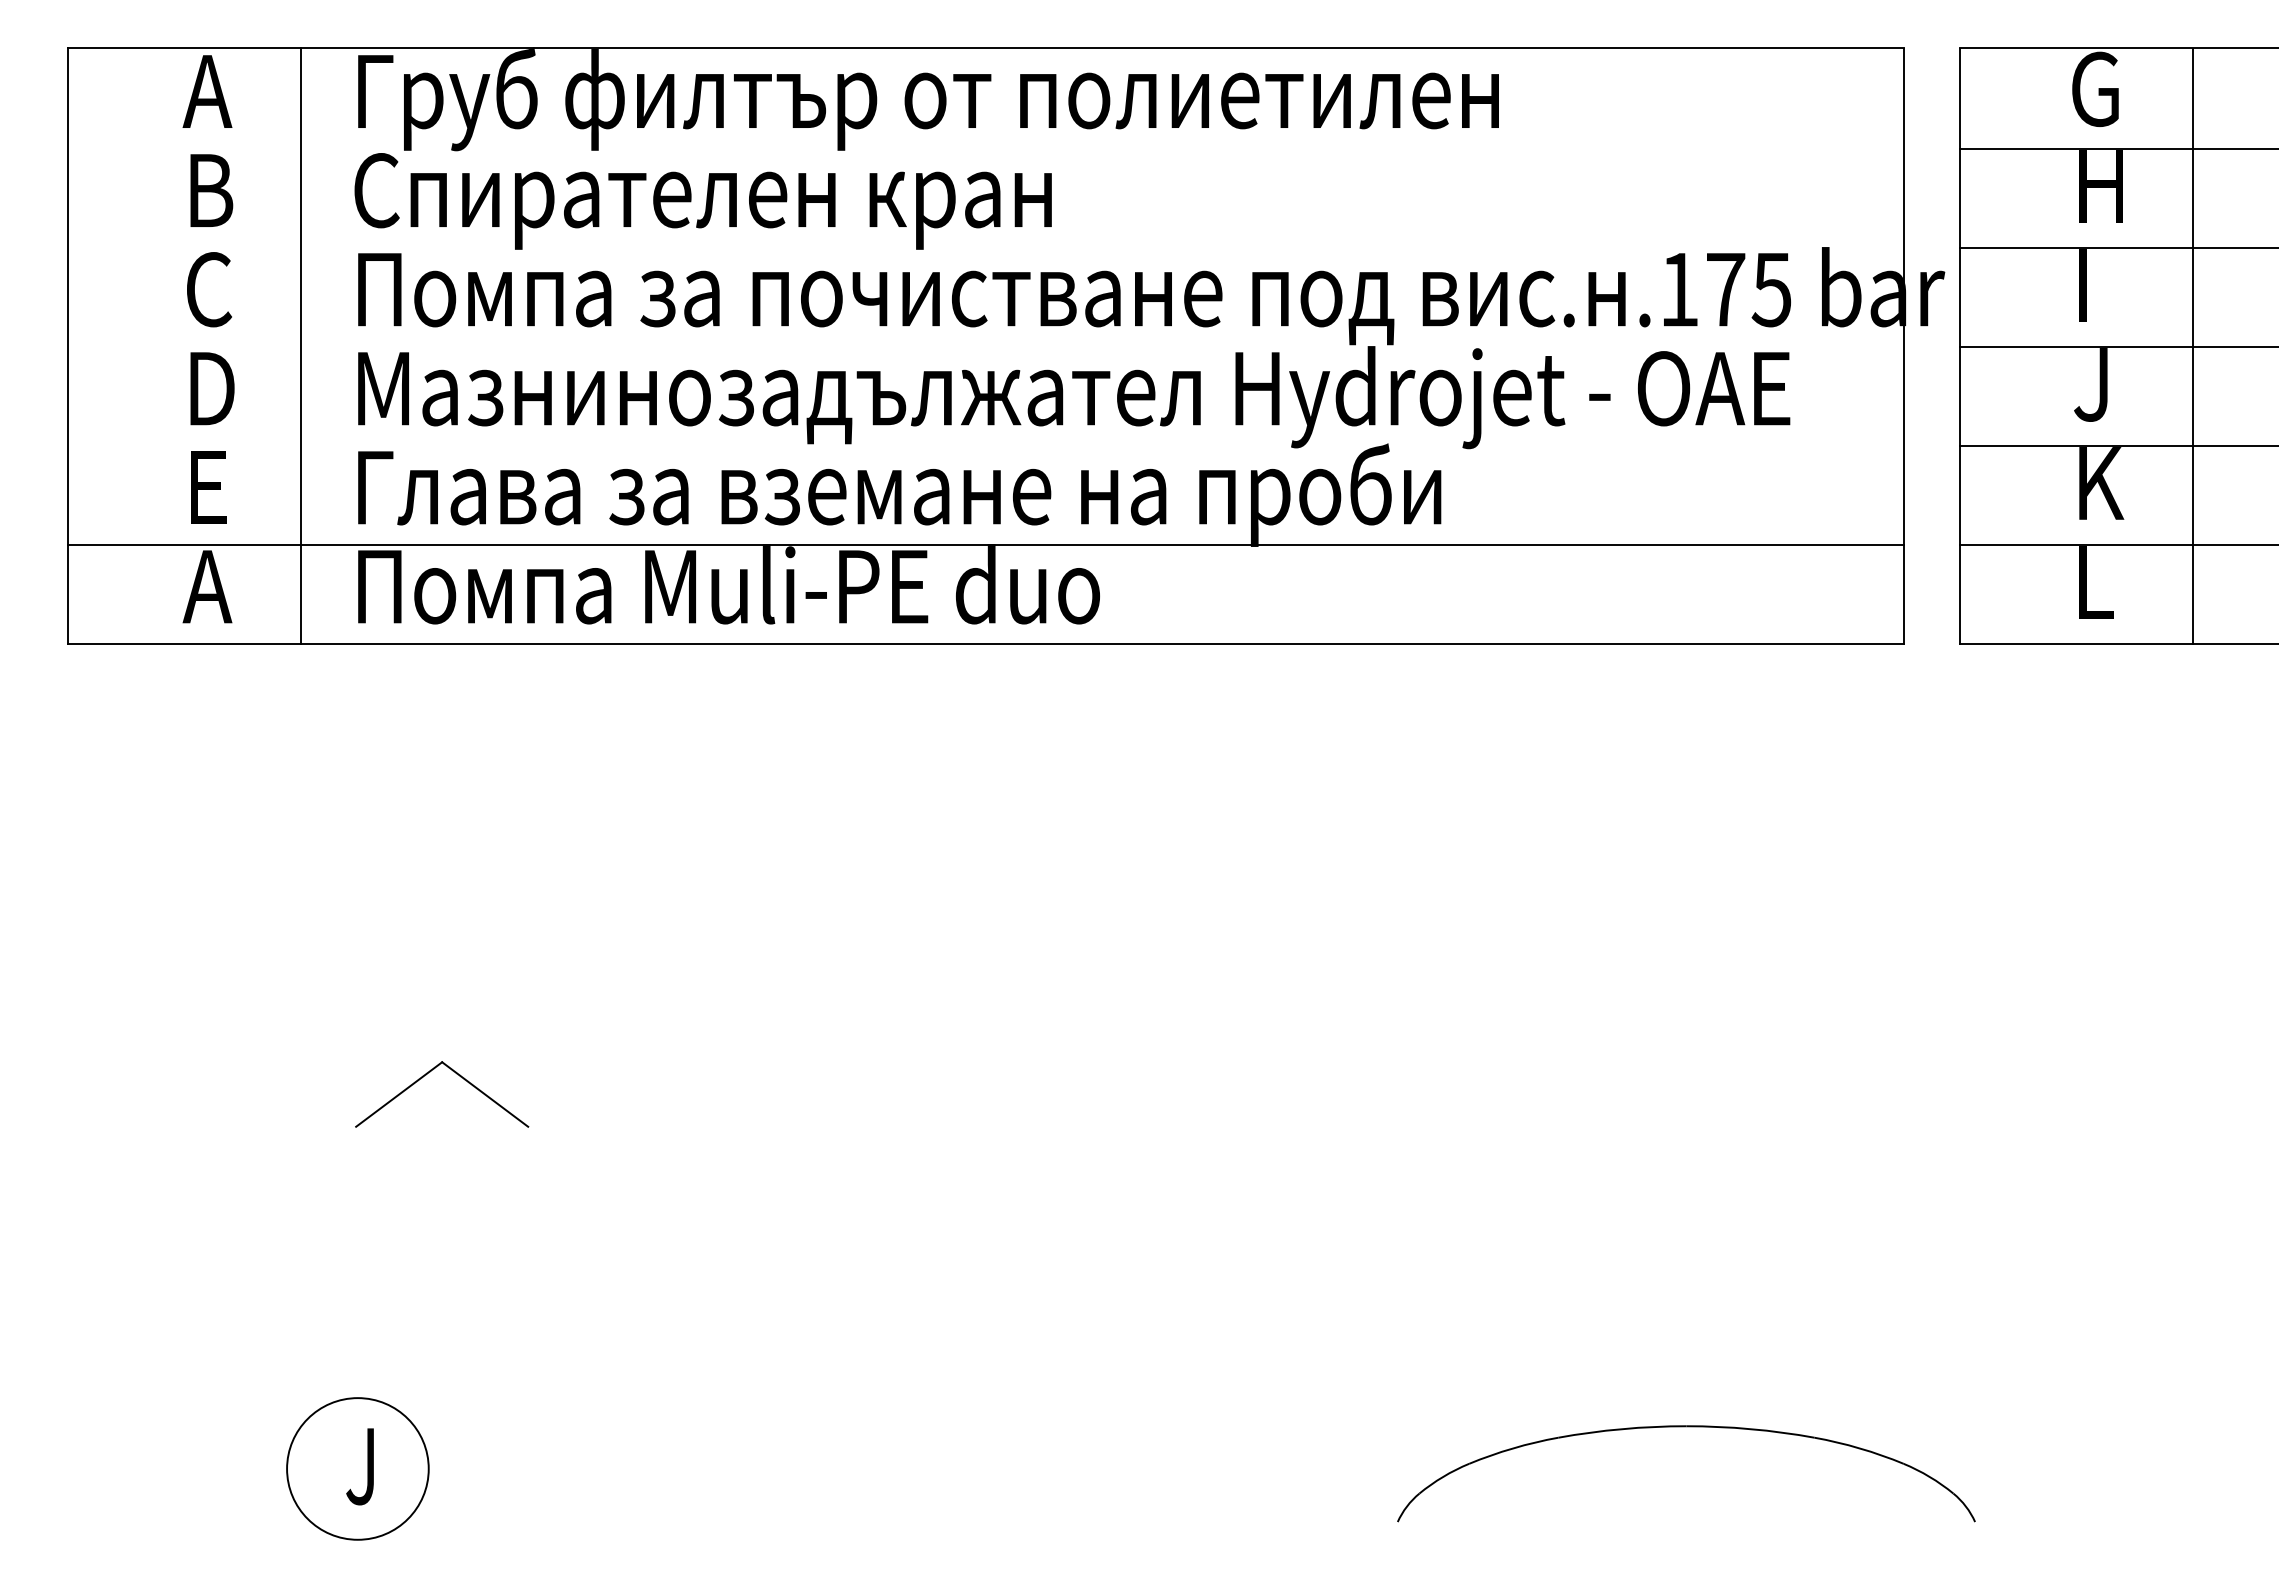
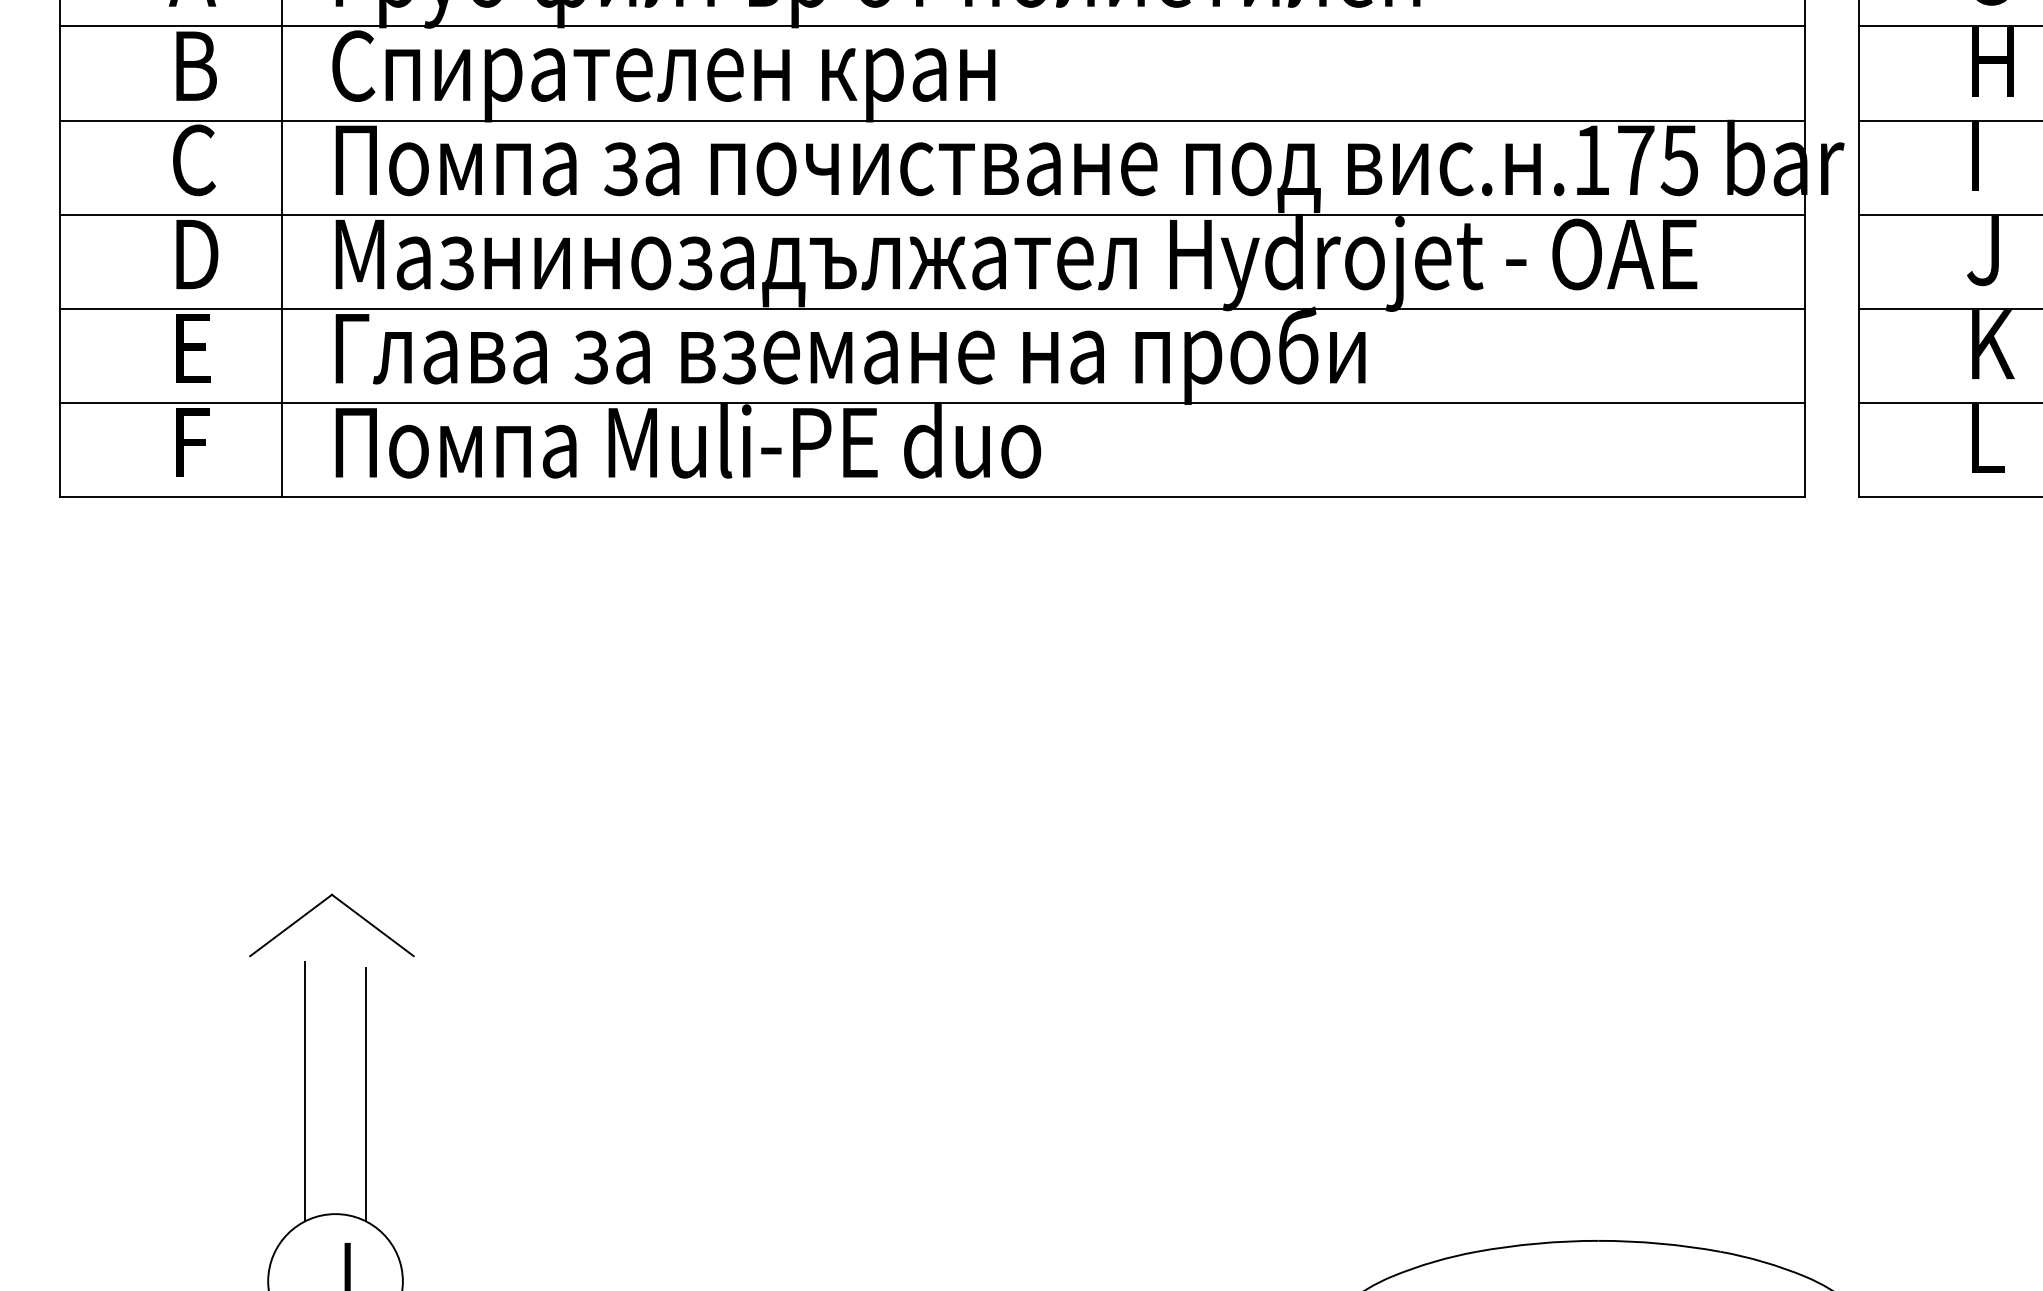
line: (985, 148) -> (932, 26), added
line: (985, 247) -> (932, 120), added
line: (985, 346) -> (932, 214), added
line: (985, 445) -> (932, 308), added
text: (207, 586) -> (192, 442), A -> F
part: (456, 1074) -> (345, 906), moved
line: (325, 1268) -> (304, 1090), added
line: (389, 1272) -> (365, 1094), added

